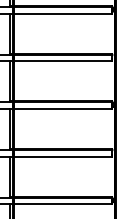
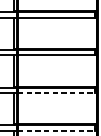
line: (63, 108) -> (56, 92), solid -> dashed
line: (63, 156) -> (56, 130), solid -> dashed

